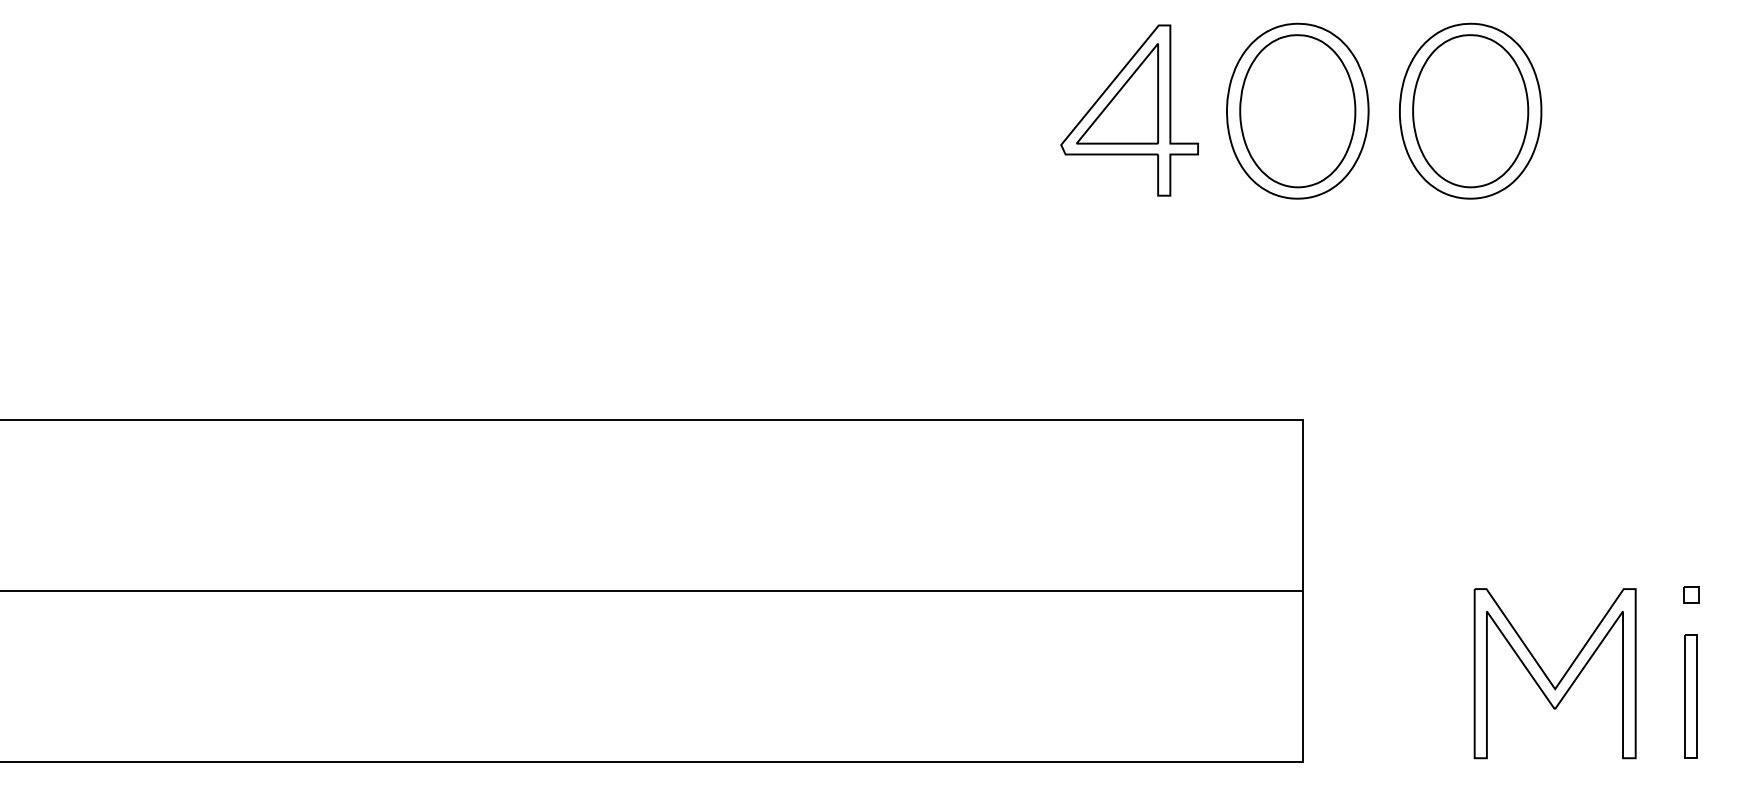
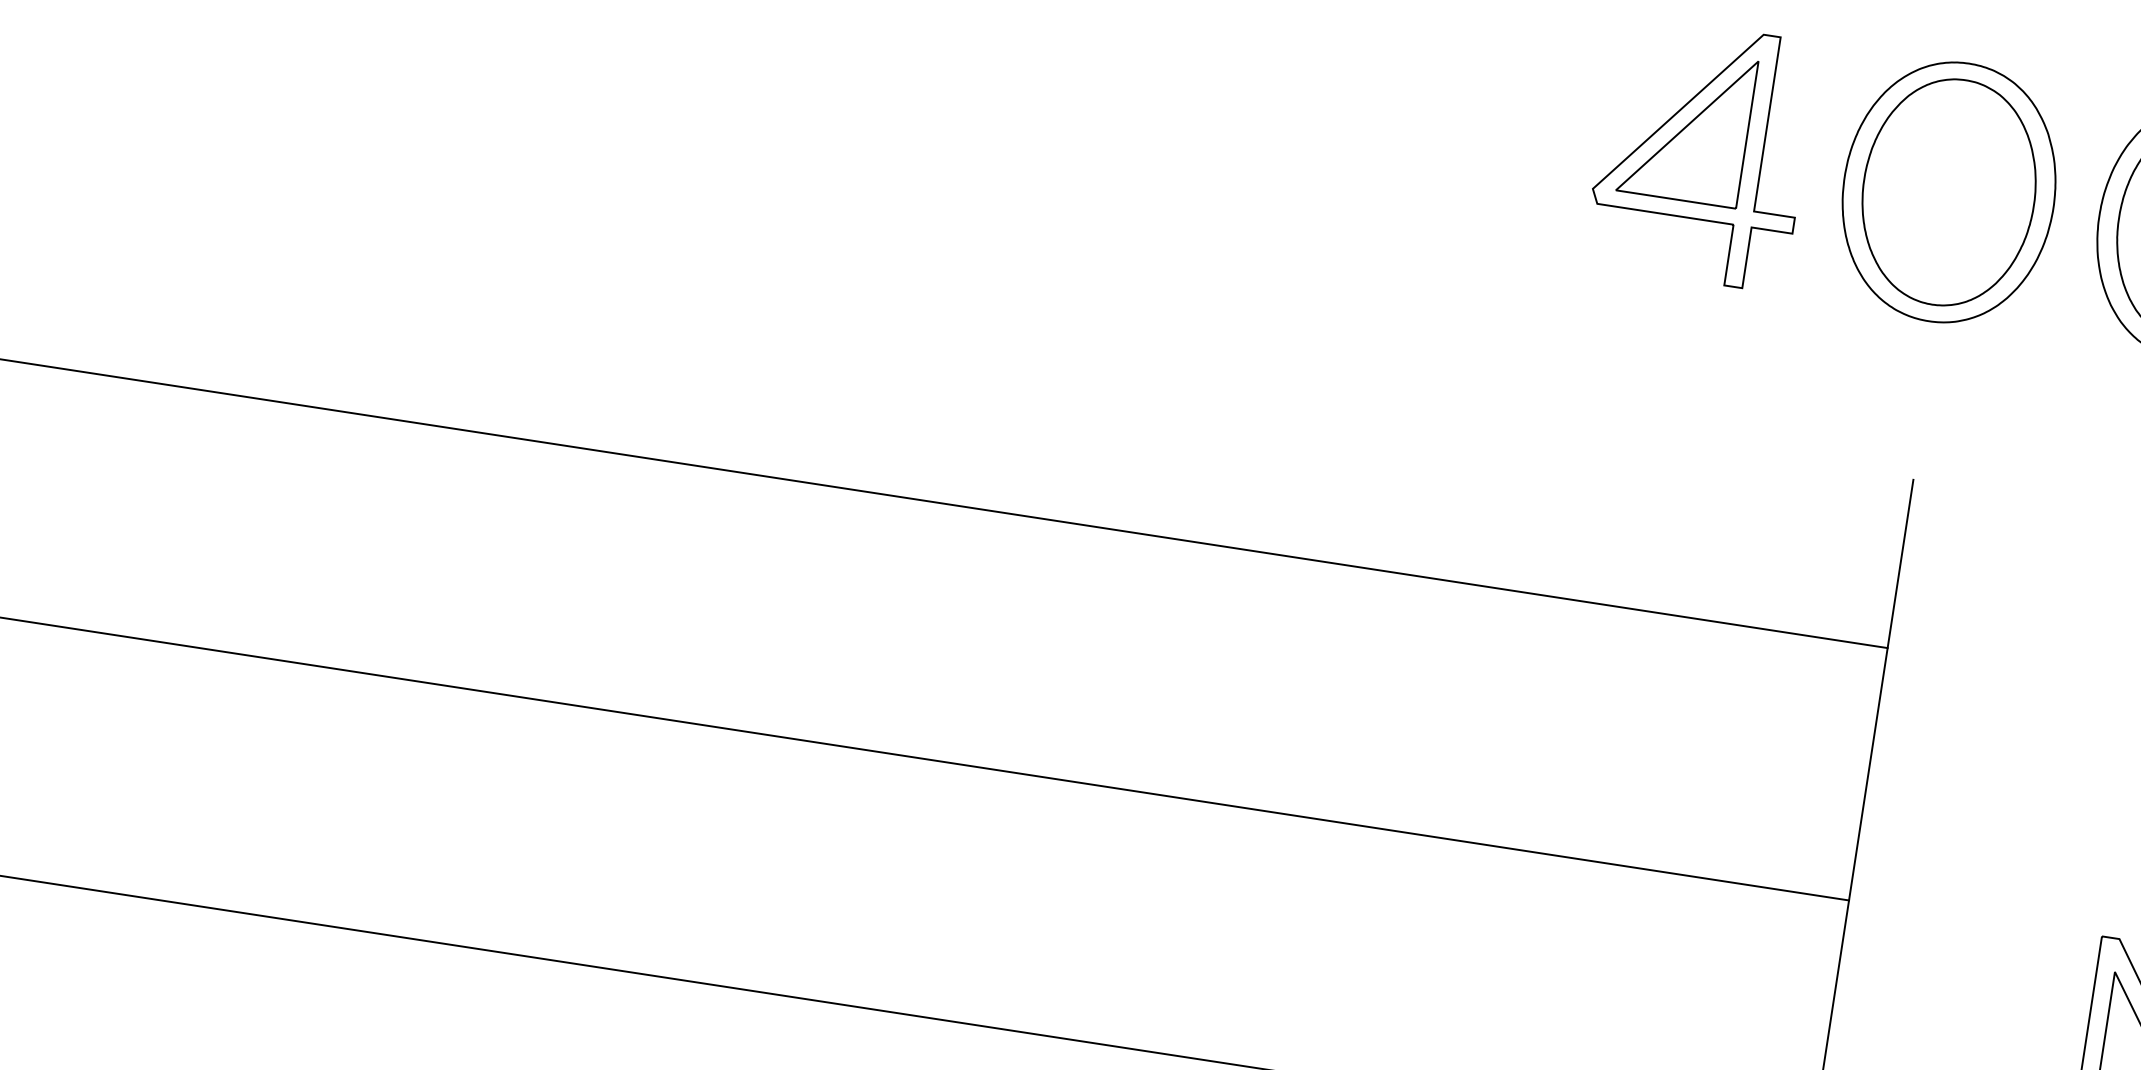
line: (1303, 362) -> (1900, 563), added

